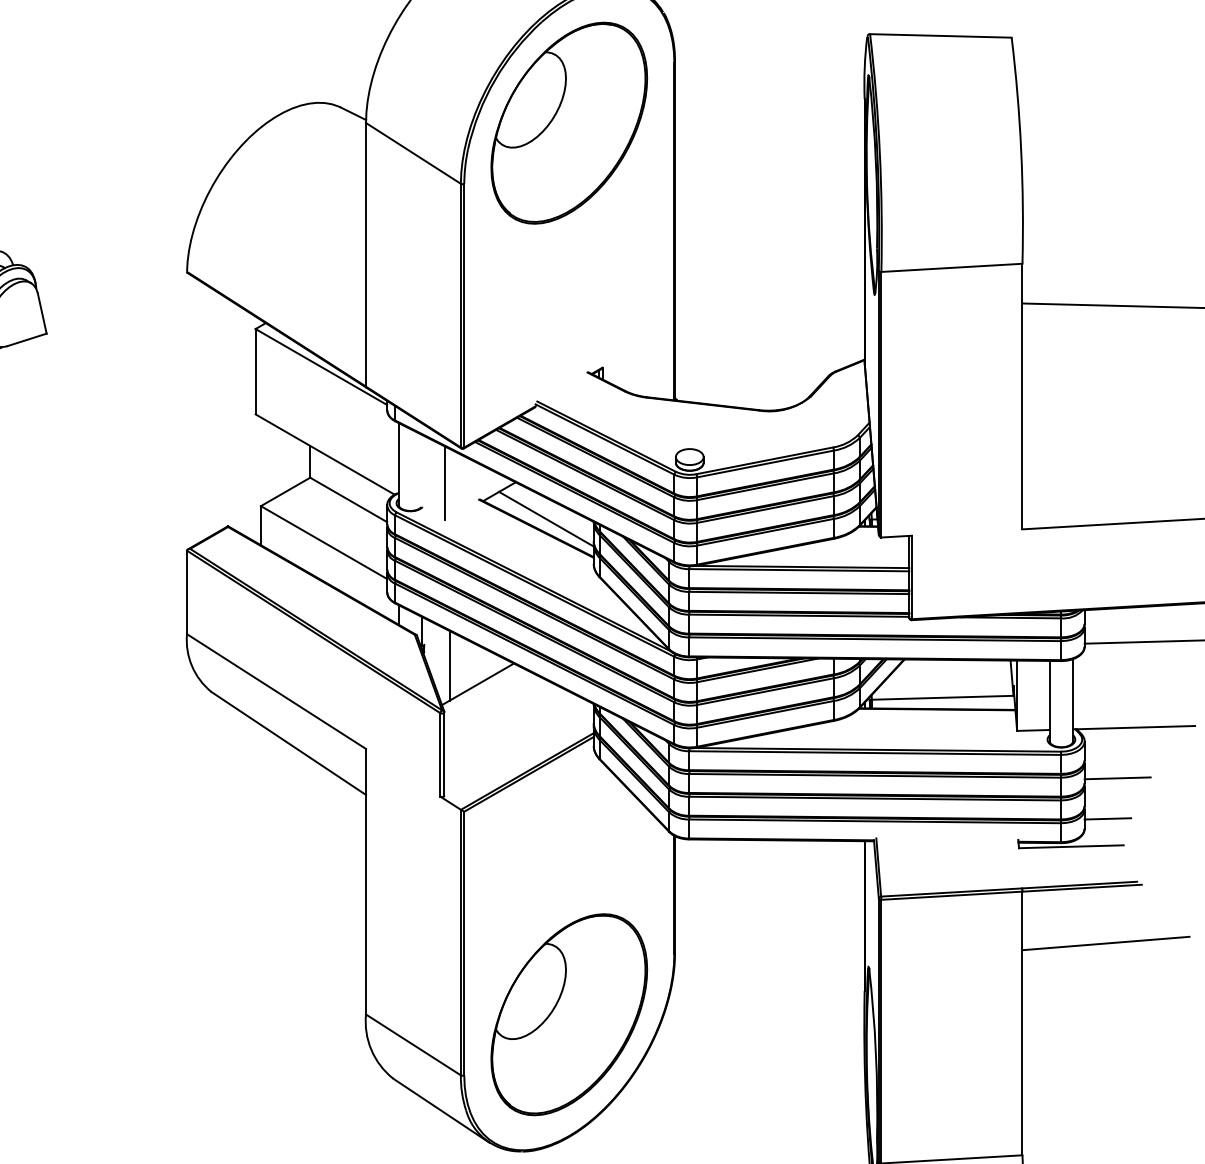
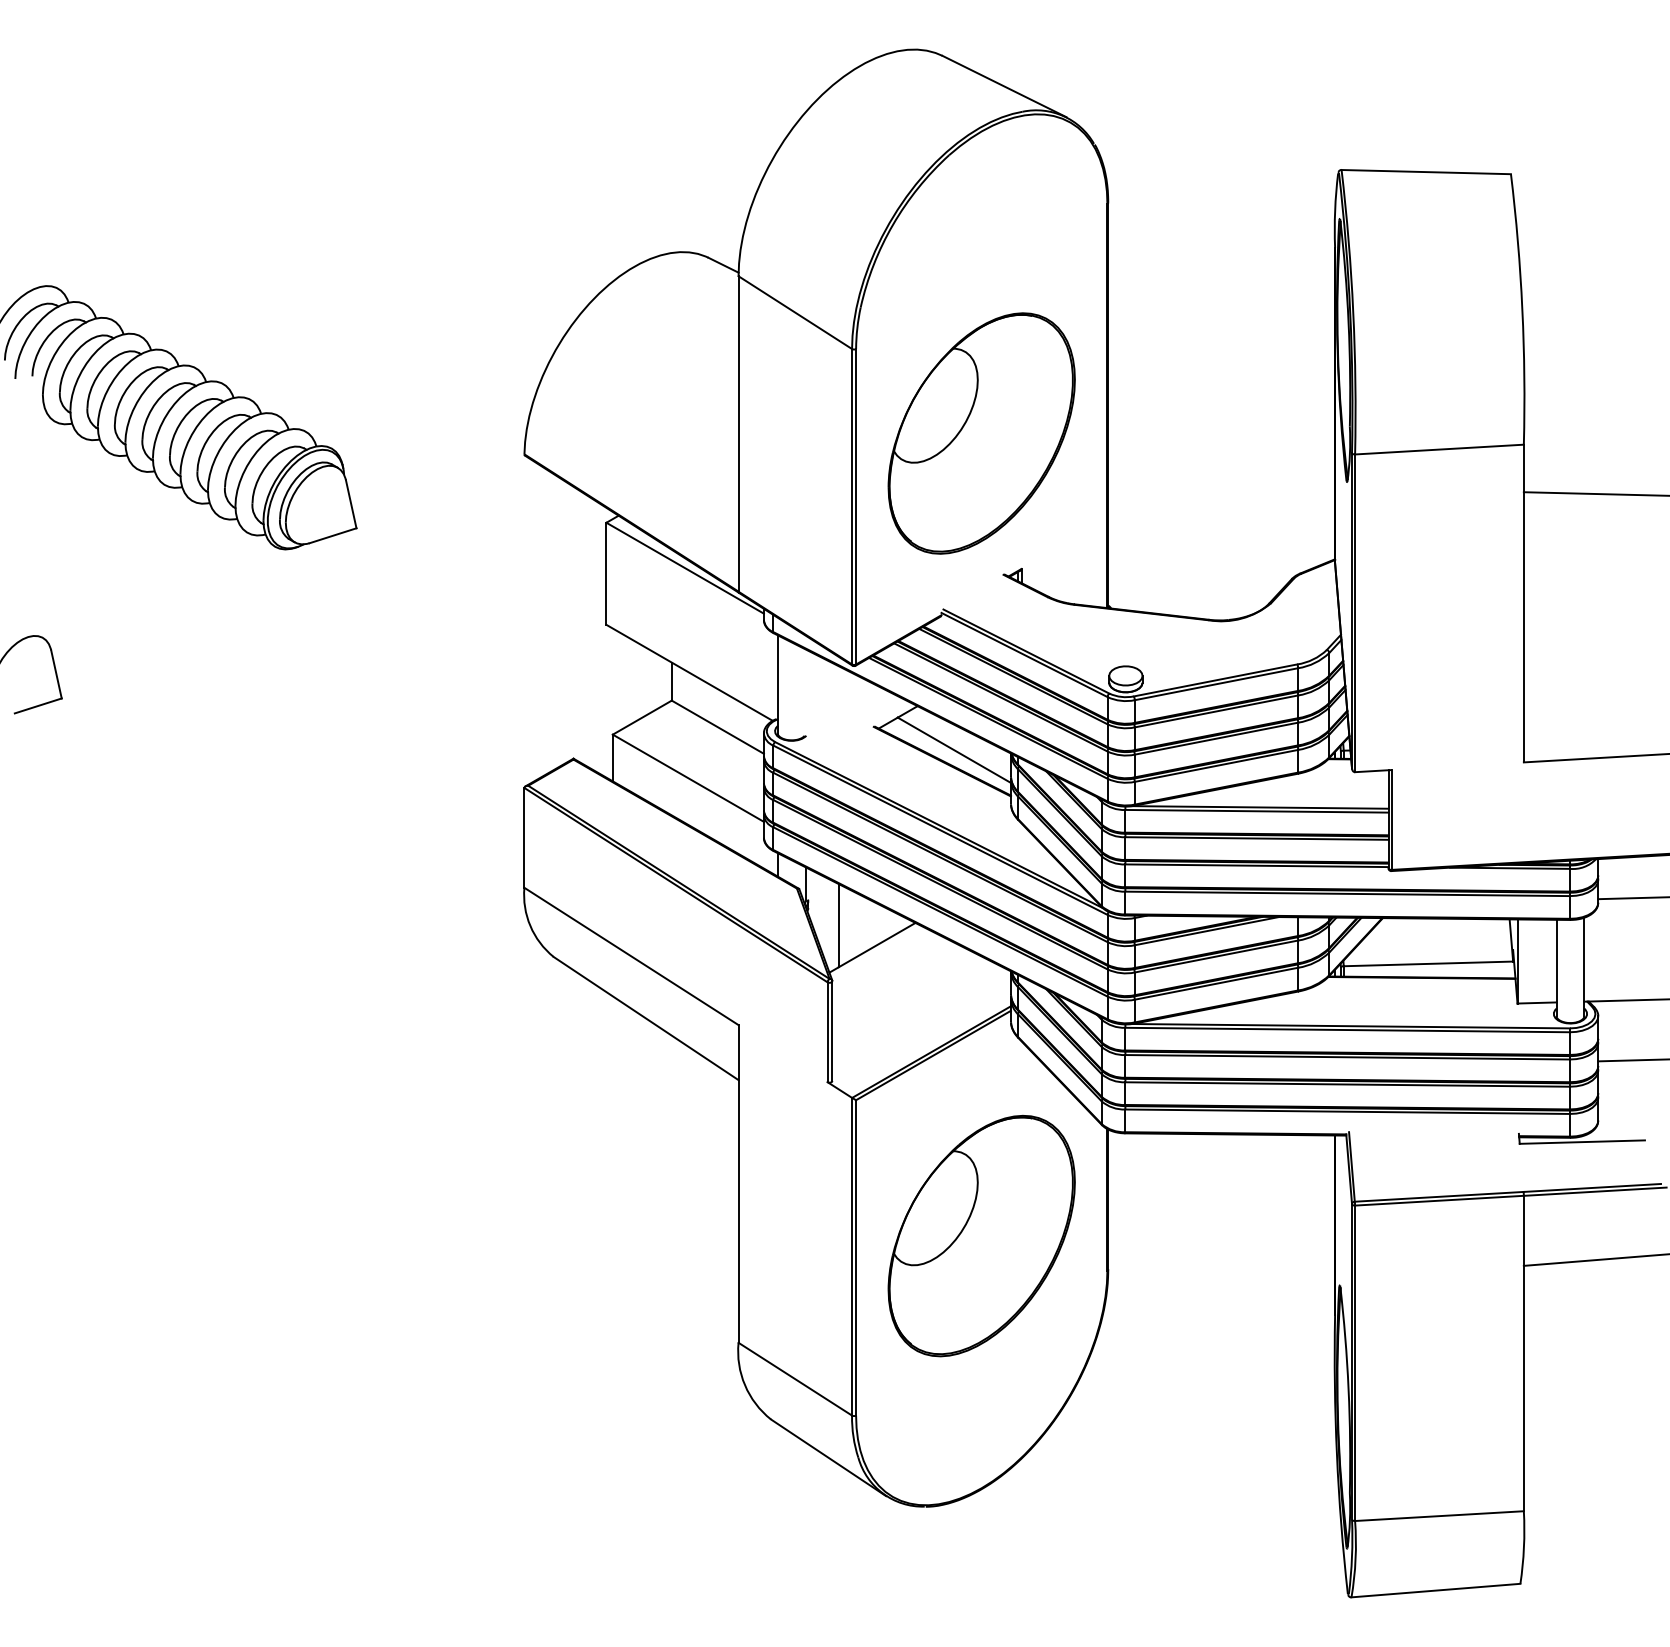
part: (569, 123) -> (981, 433), moved
line: (444, 482) -> (832, 706), removed
line: (1107, 818) -> (1625, 1108), removed
part: (569, 1014) -> (981, 1235), moved

